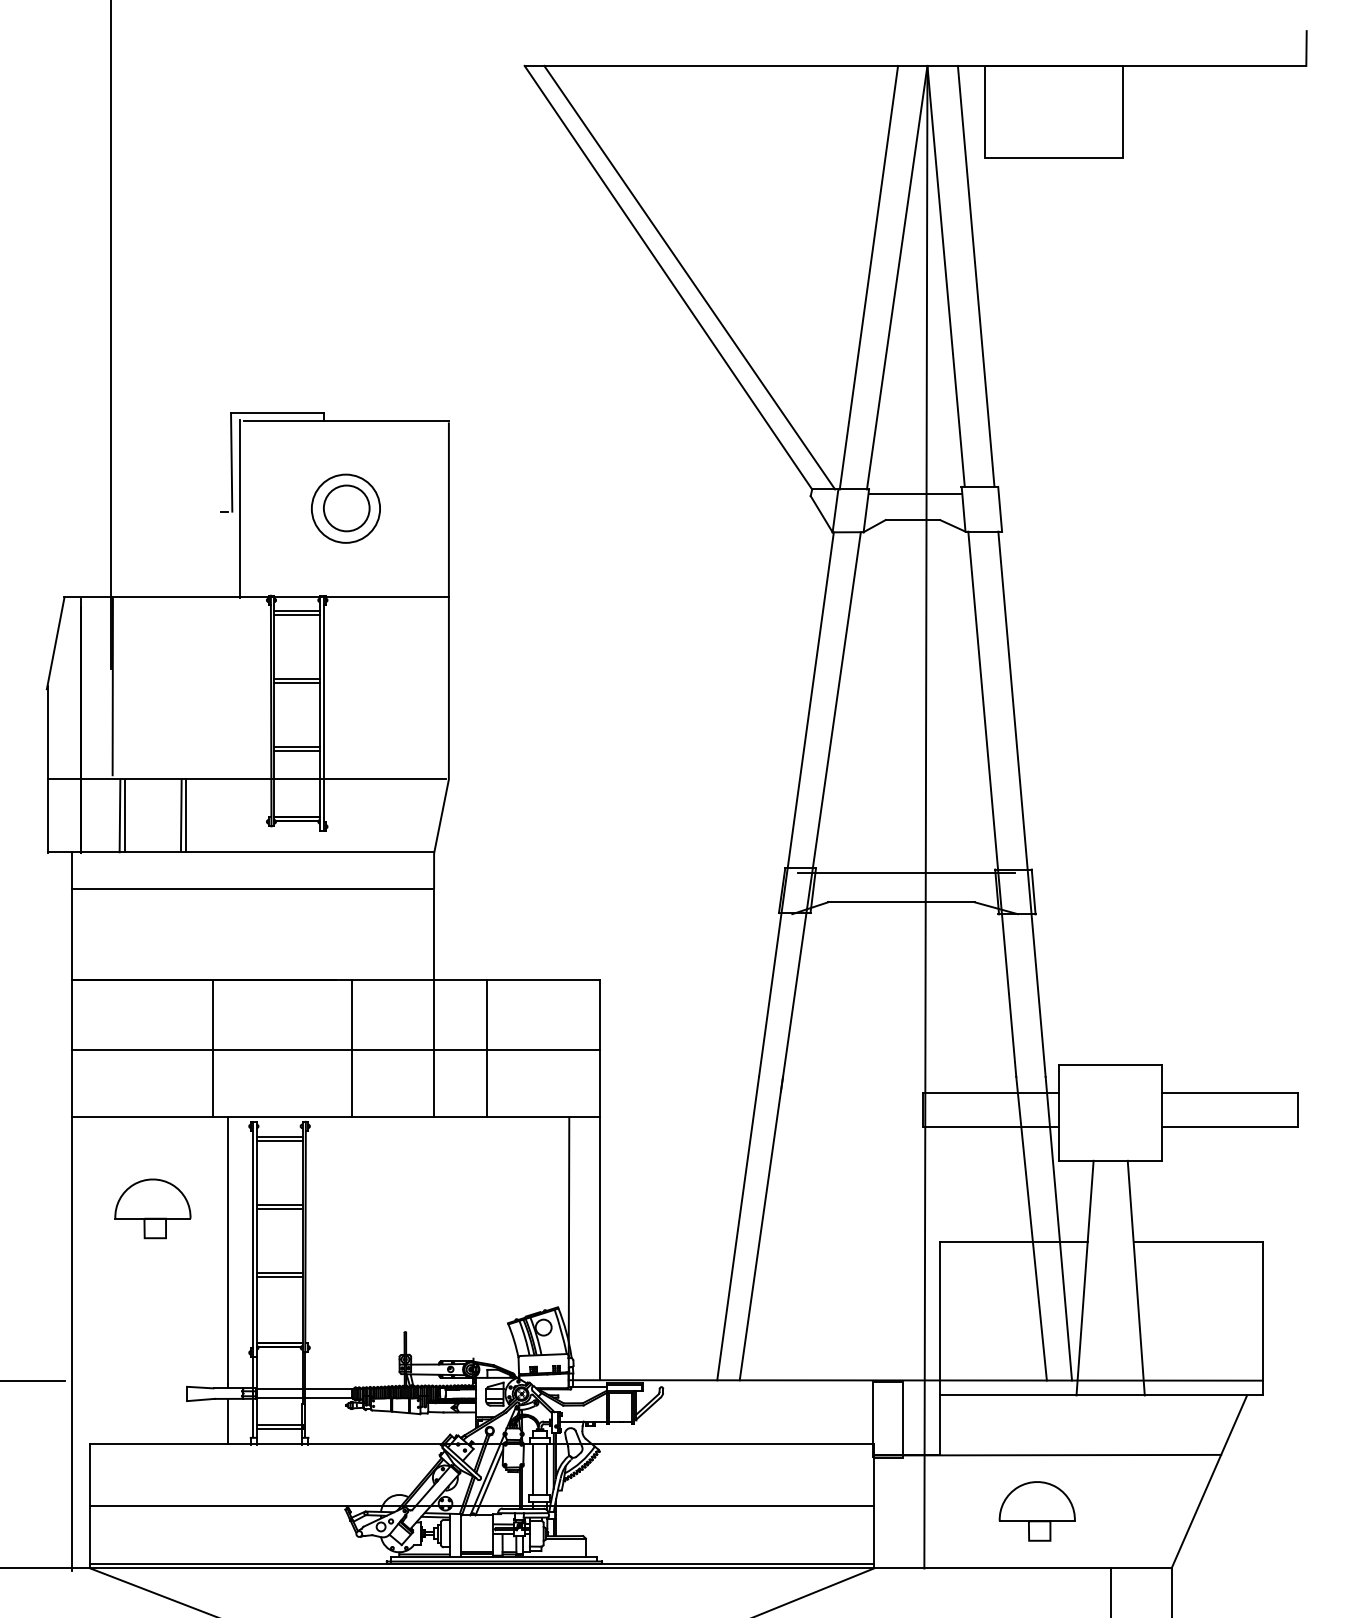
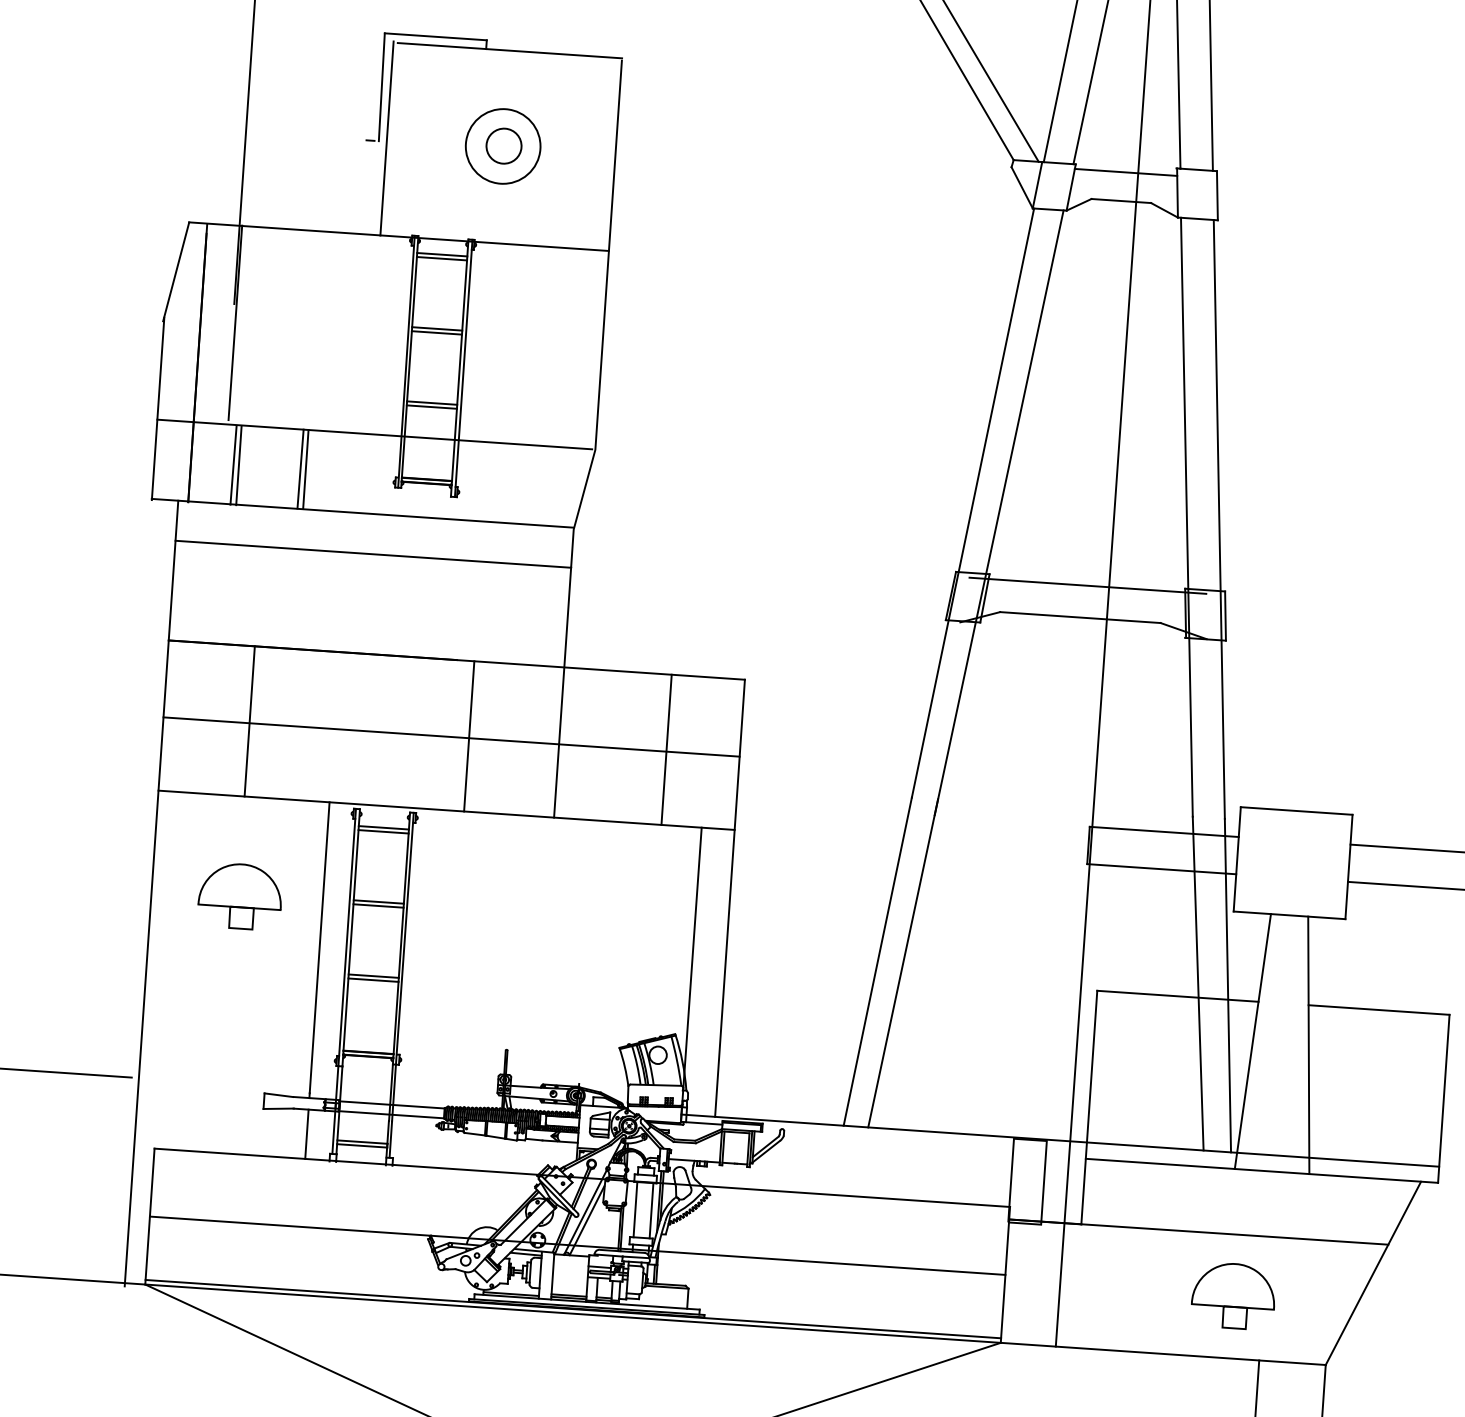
circle: (346, 508) -> (503, 146), size x0.7
line: (212, 1048) -> (249, 721), moved
line: (487, 1048) -> (666, 749), moved
part: (1036, 1511) -> (1232, 1296), moved

